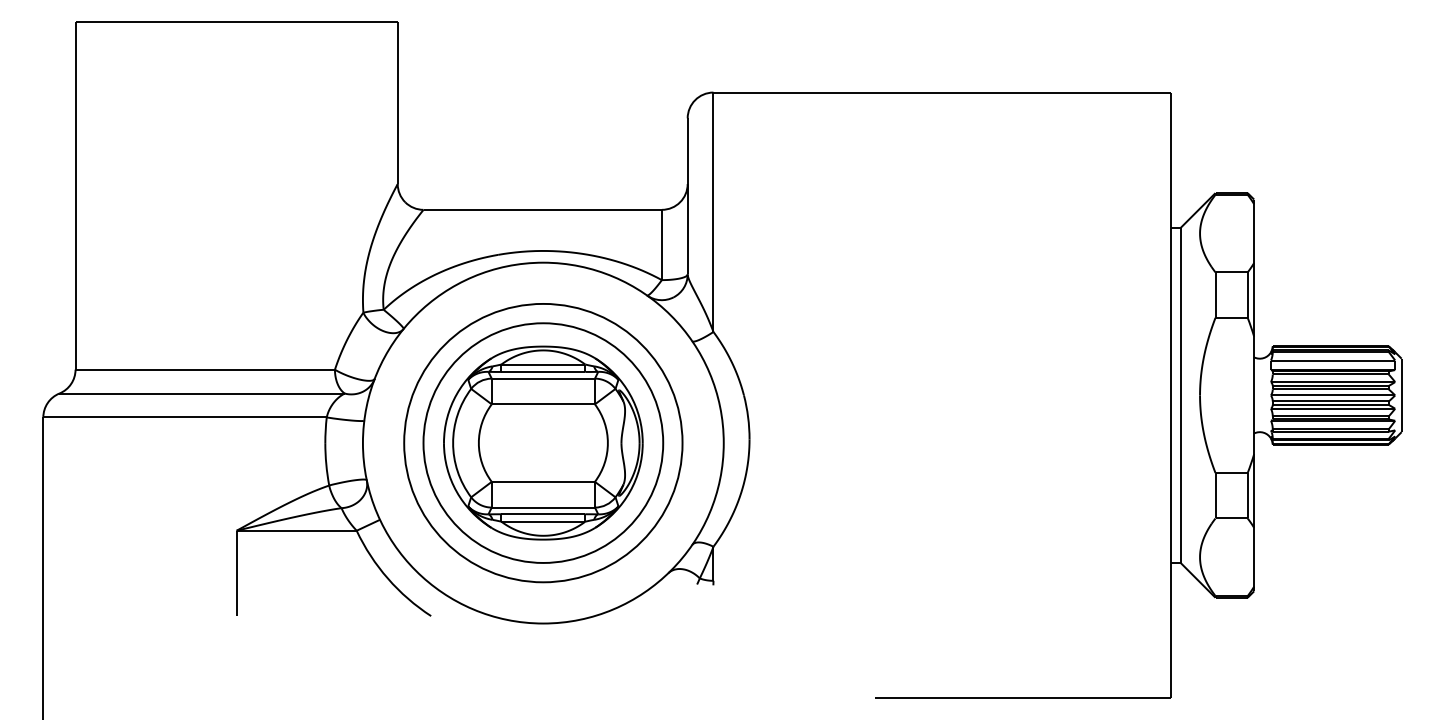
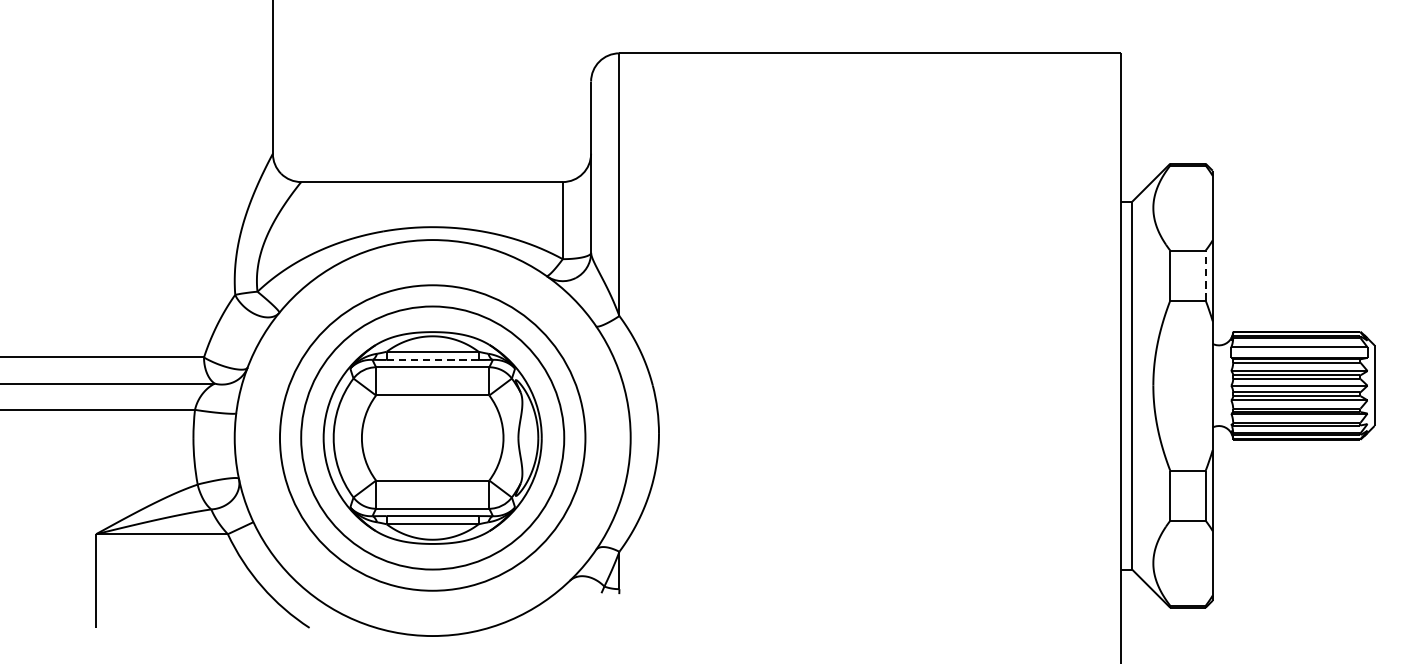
line: (1247, 295) -> (1205, 276), solid -> dashed
line: (543, 371) -> (432, 359), solid -> dashed

